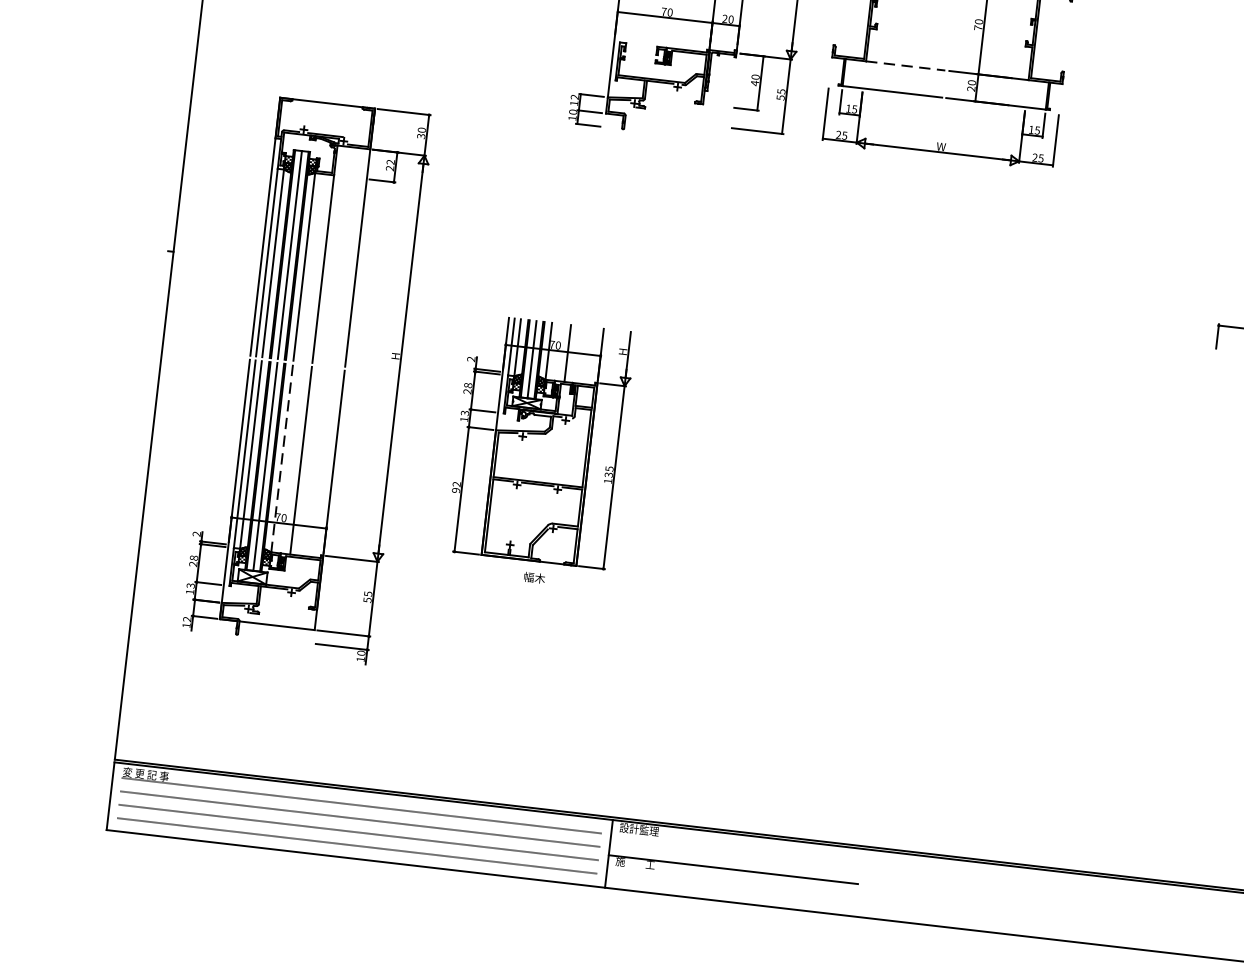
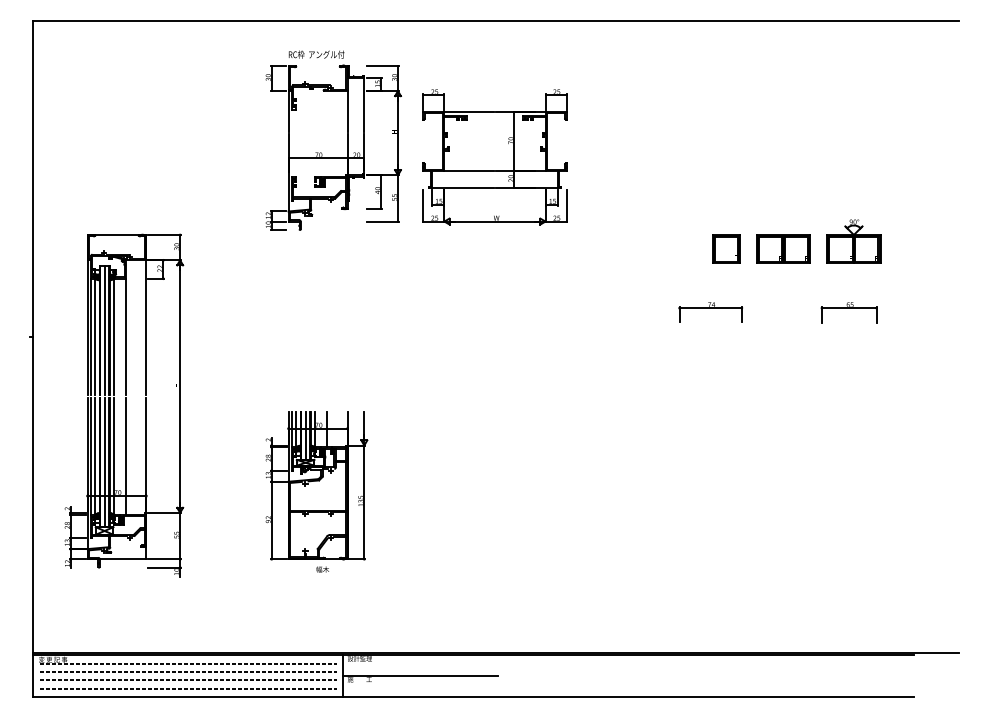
line: (906, 66) -> (469, 171), dashed -> solid
part: (539, 451) -> (316, 491), moved
line: (282, 458) -> (114, 456), dashed -> solid

